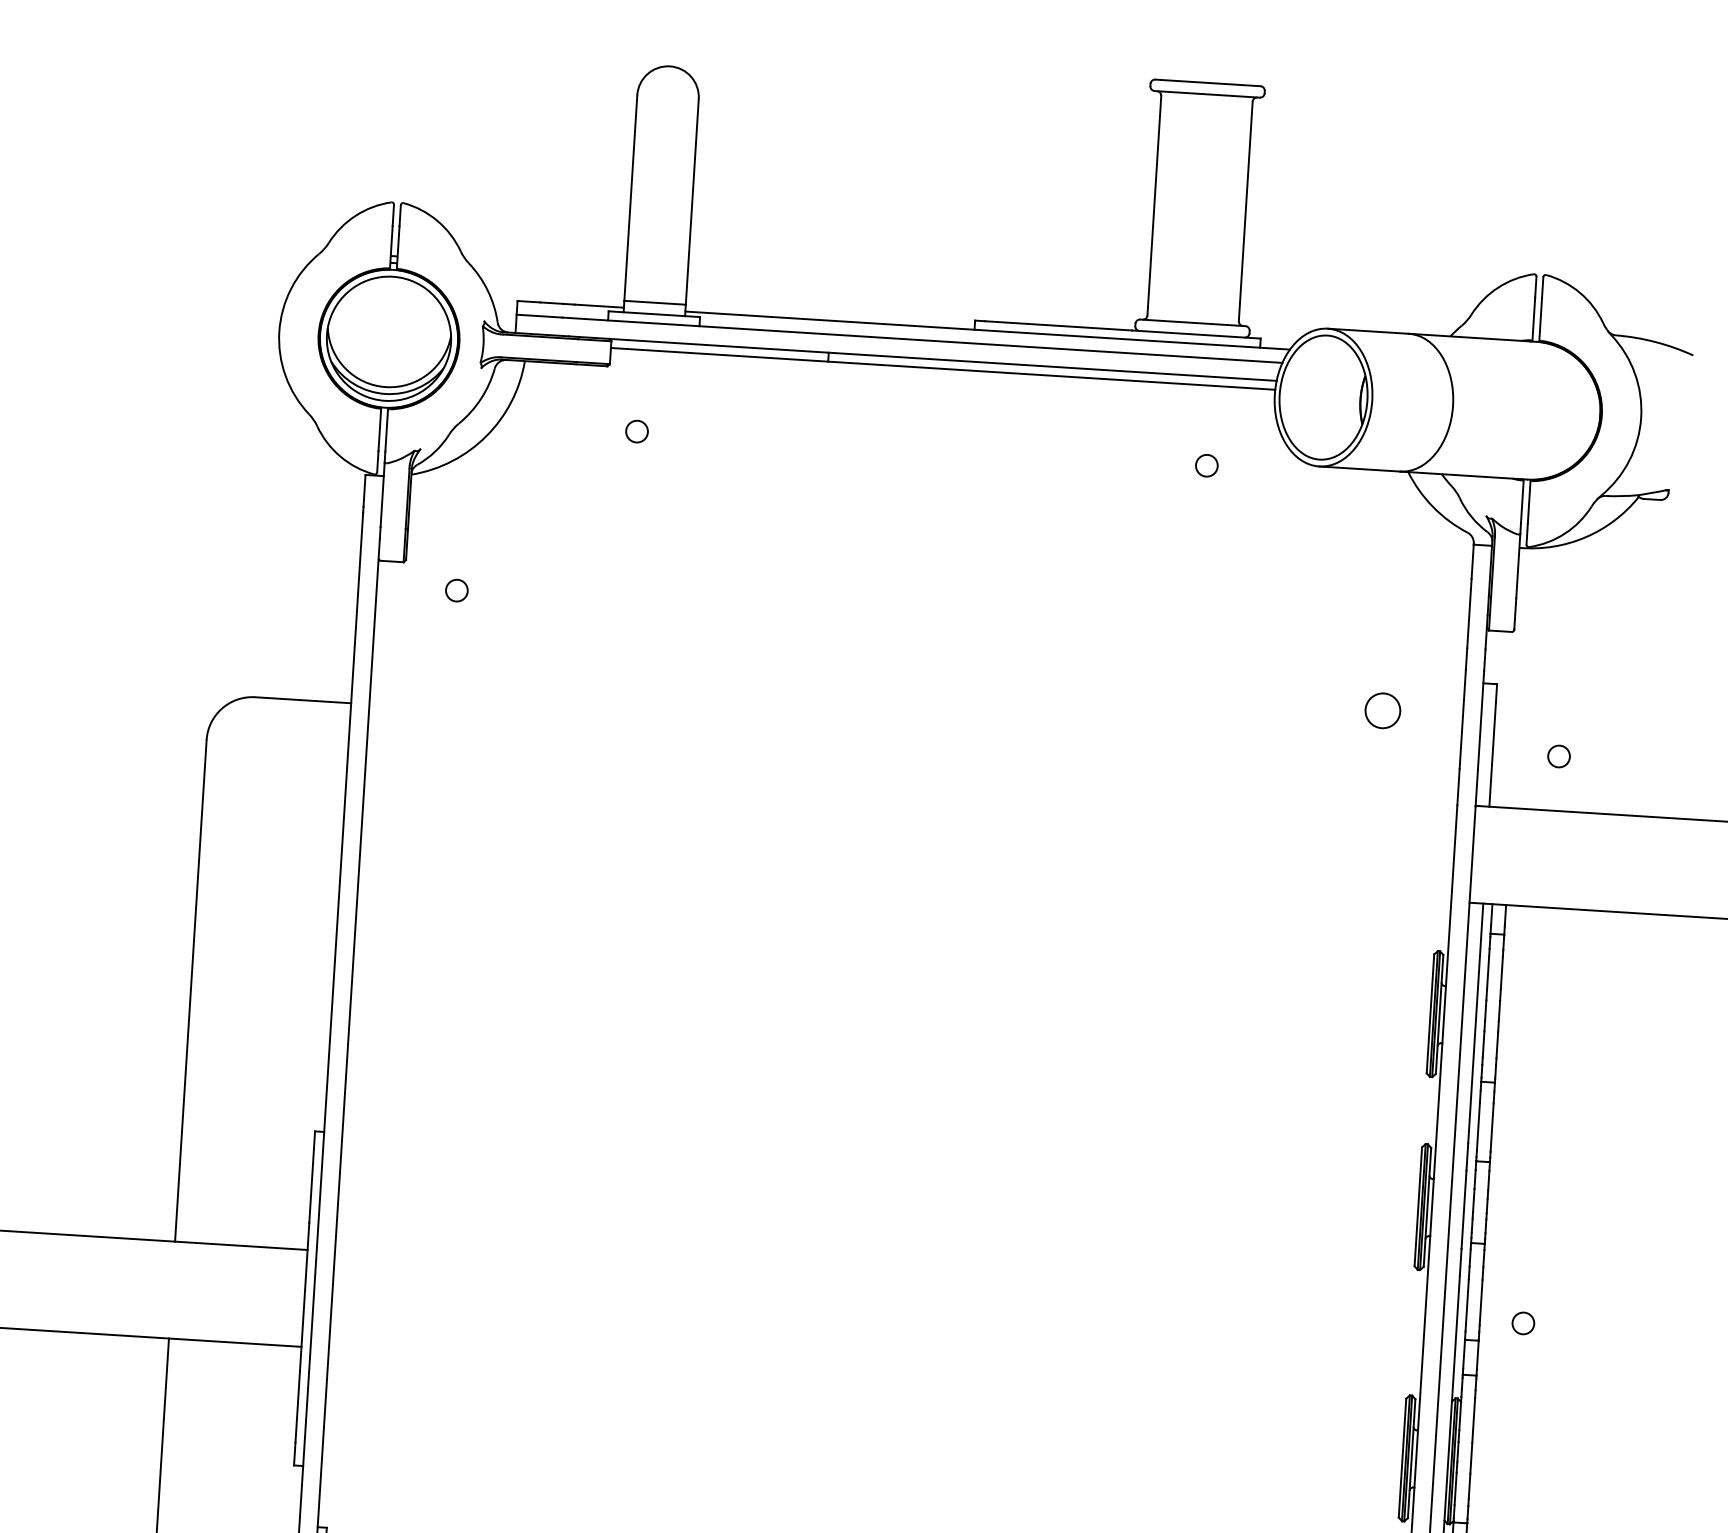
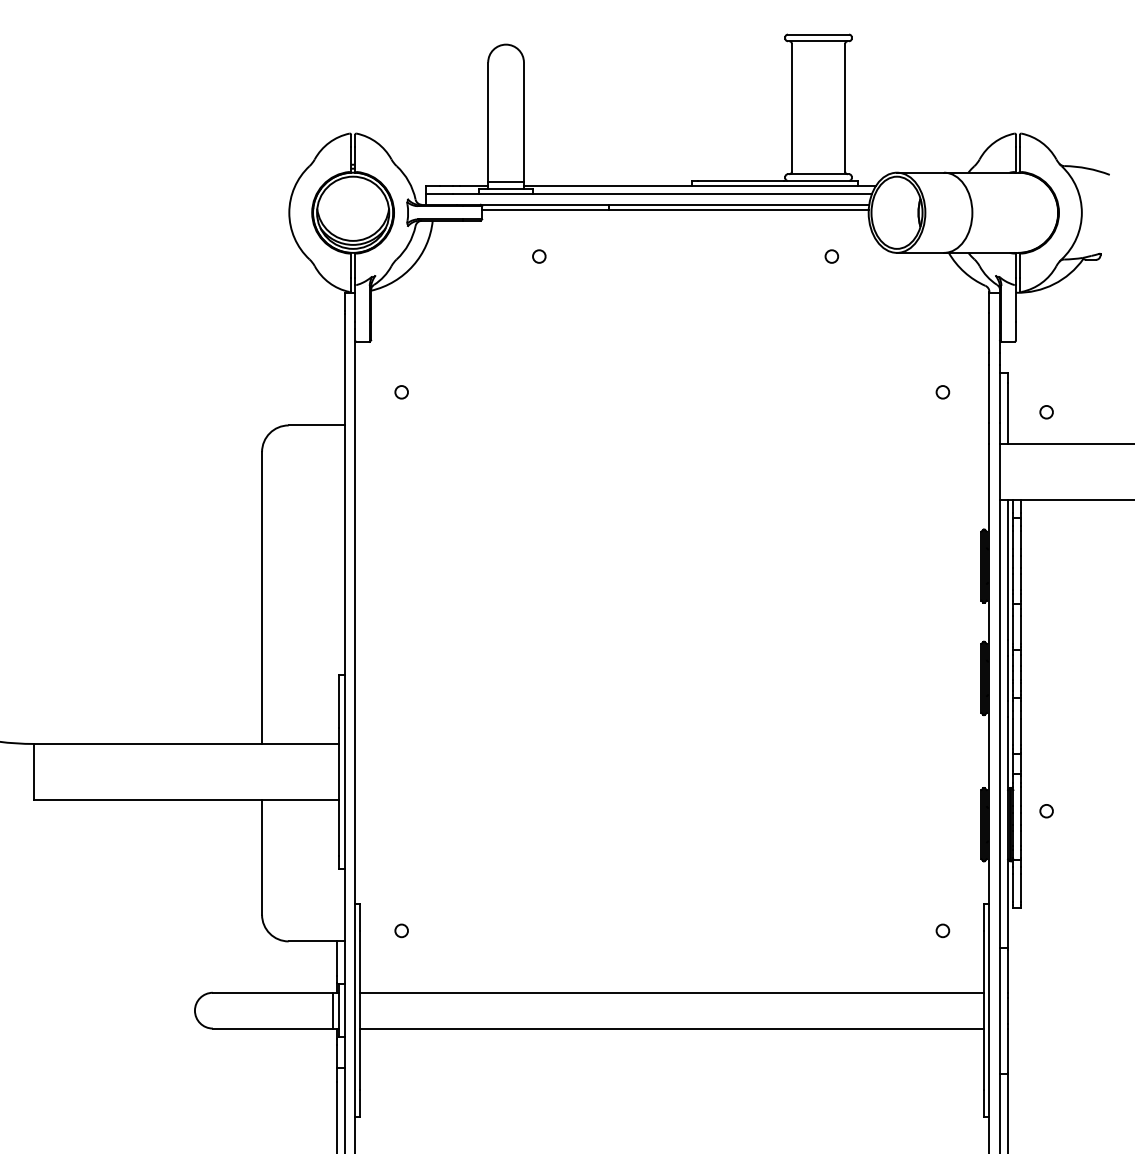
circle: (637, 431) -> (539, 256), moved
circle: (456, 590) -> (401, 392), moved
circle: (1382, 711) -> (942, 392), size x0.62
circle: (1523, 1323) -> (1046, 811), moved

